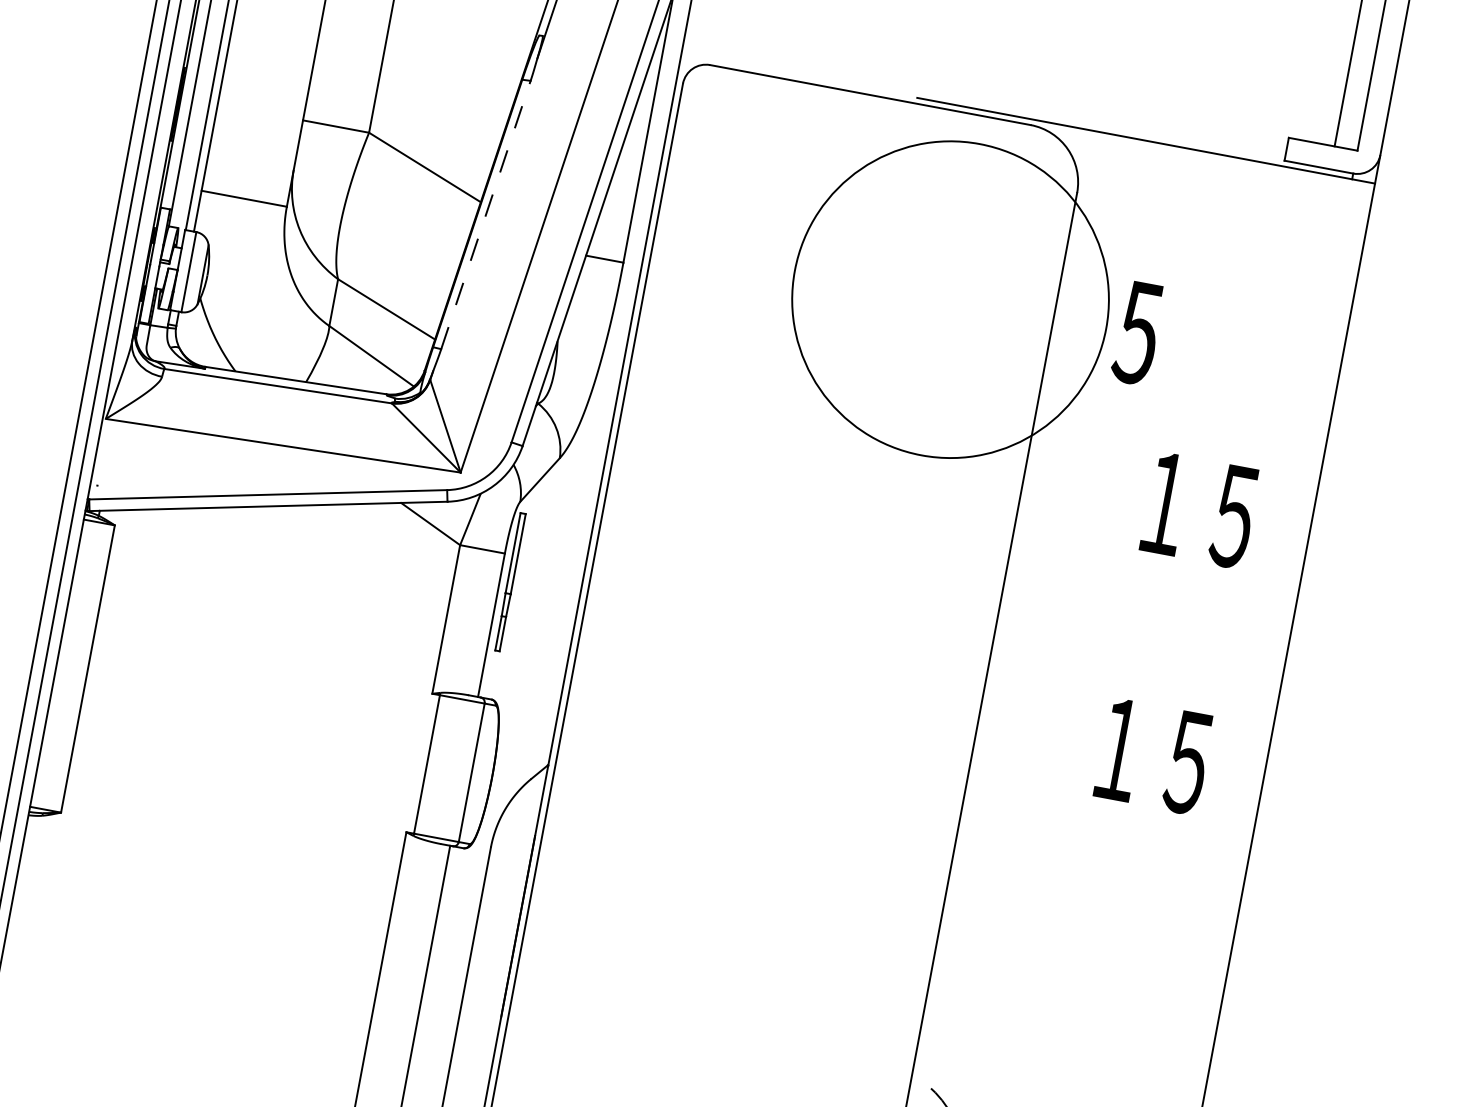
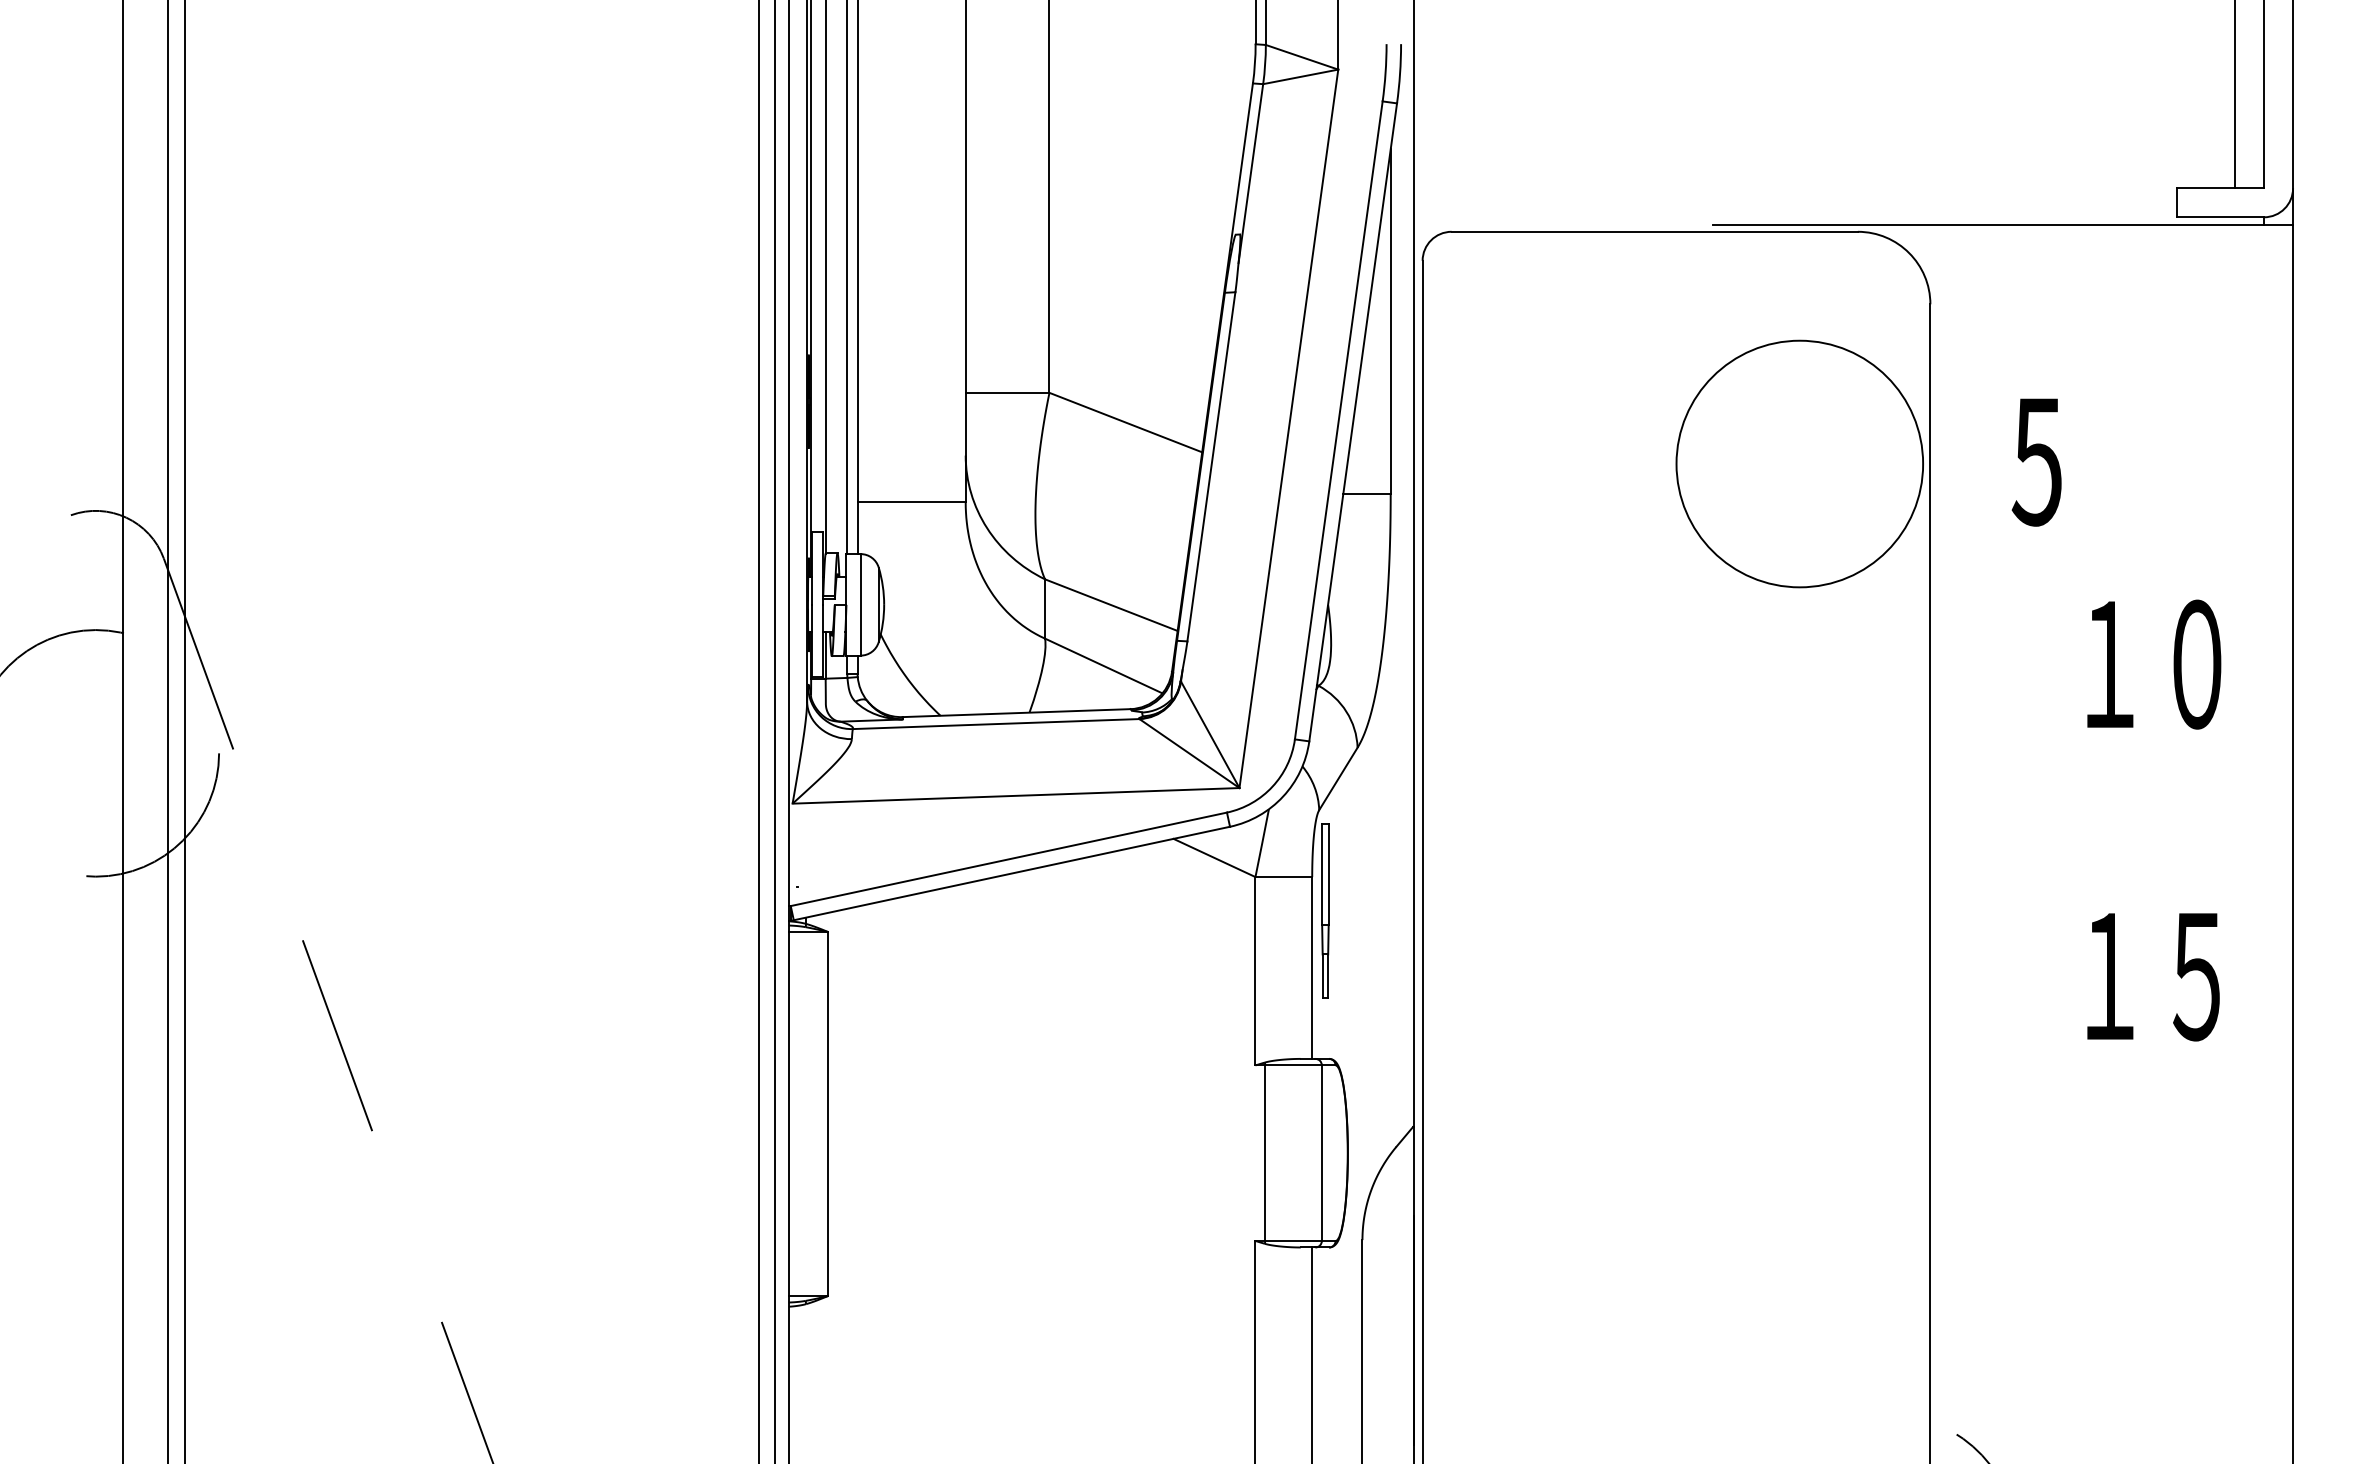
line: (486, 214) -> (1211, 466), dashed -> solid
circle: (950, 299) -> (1799, 463), size x0.62
text: (1234, 516) -> (2197, 664), １５ -> １０

